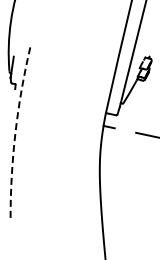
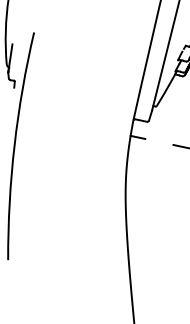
arc: (15, 133) -> (14, 145), dashed -> solid

